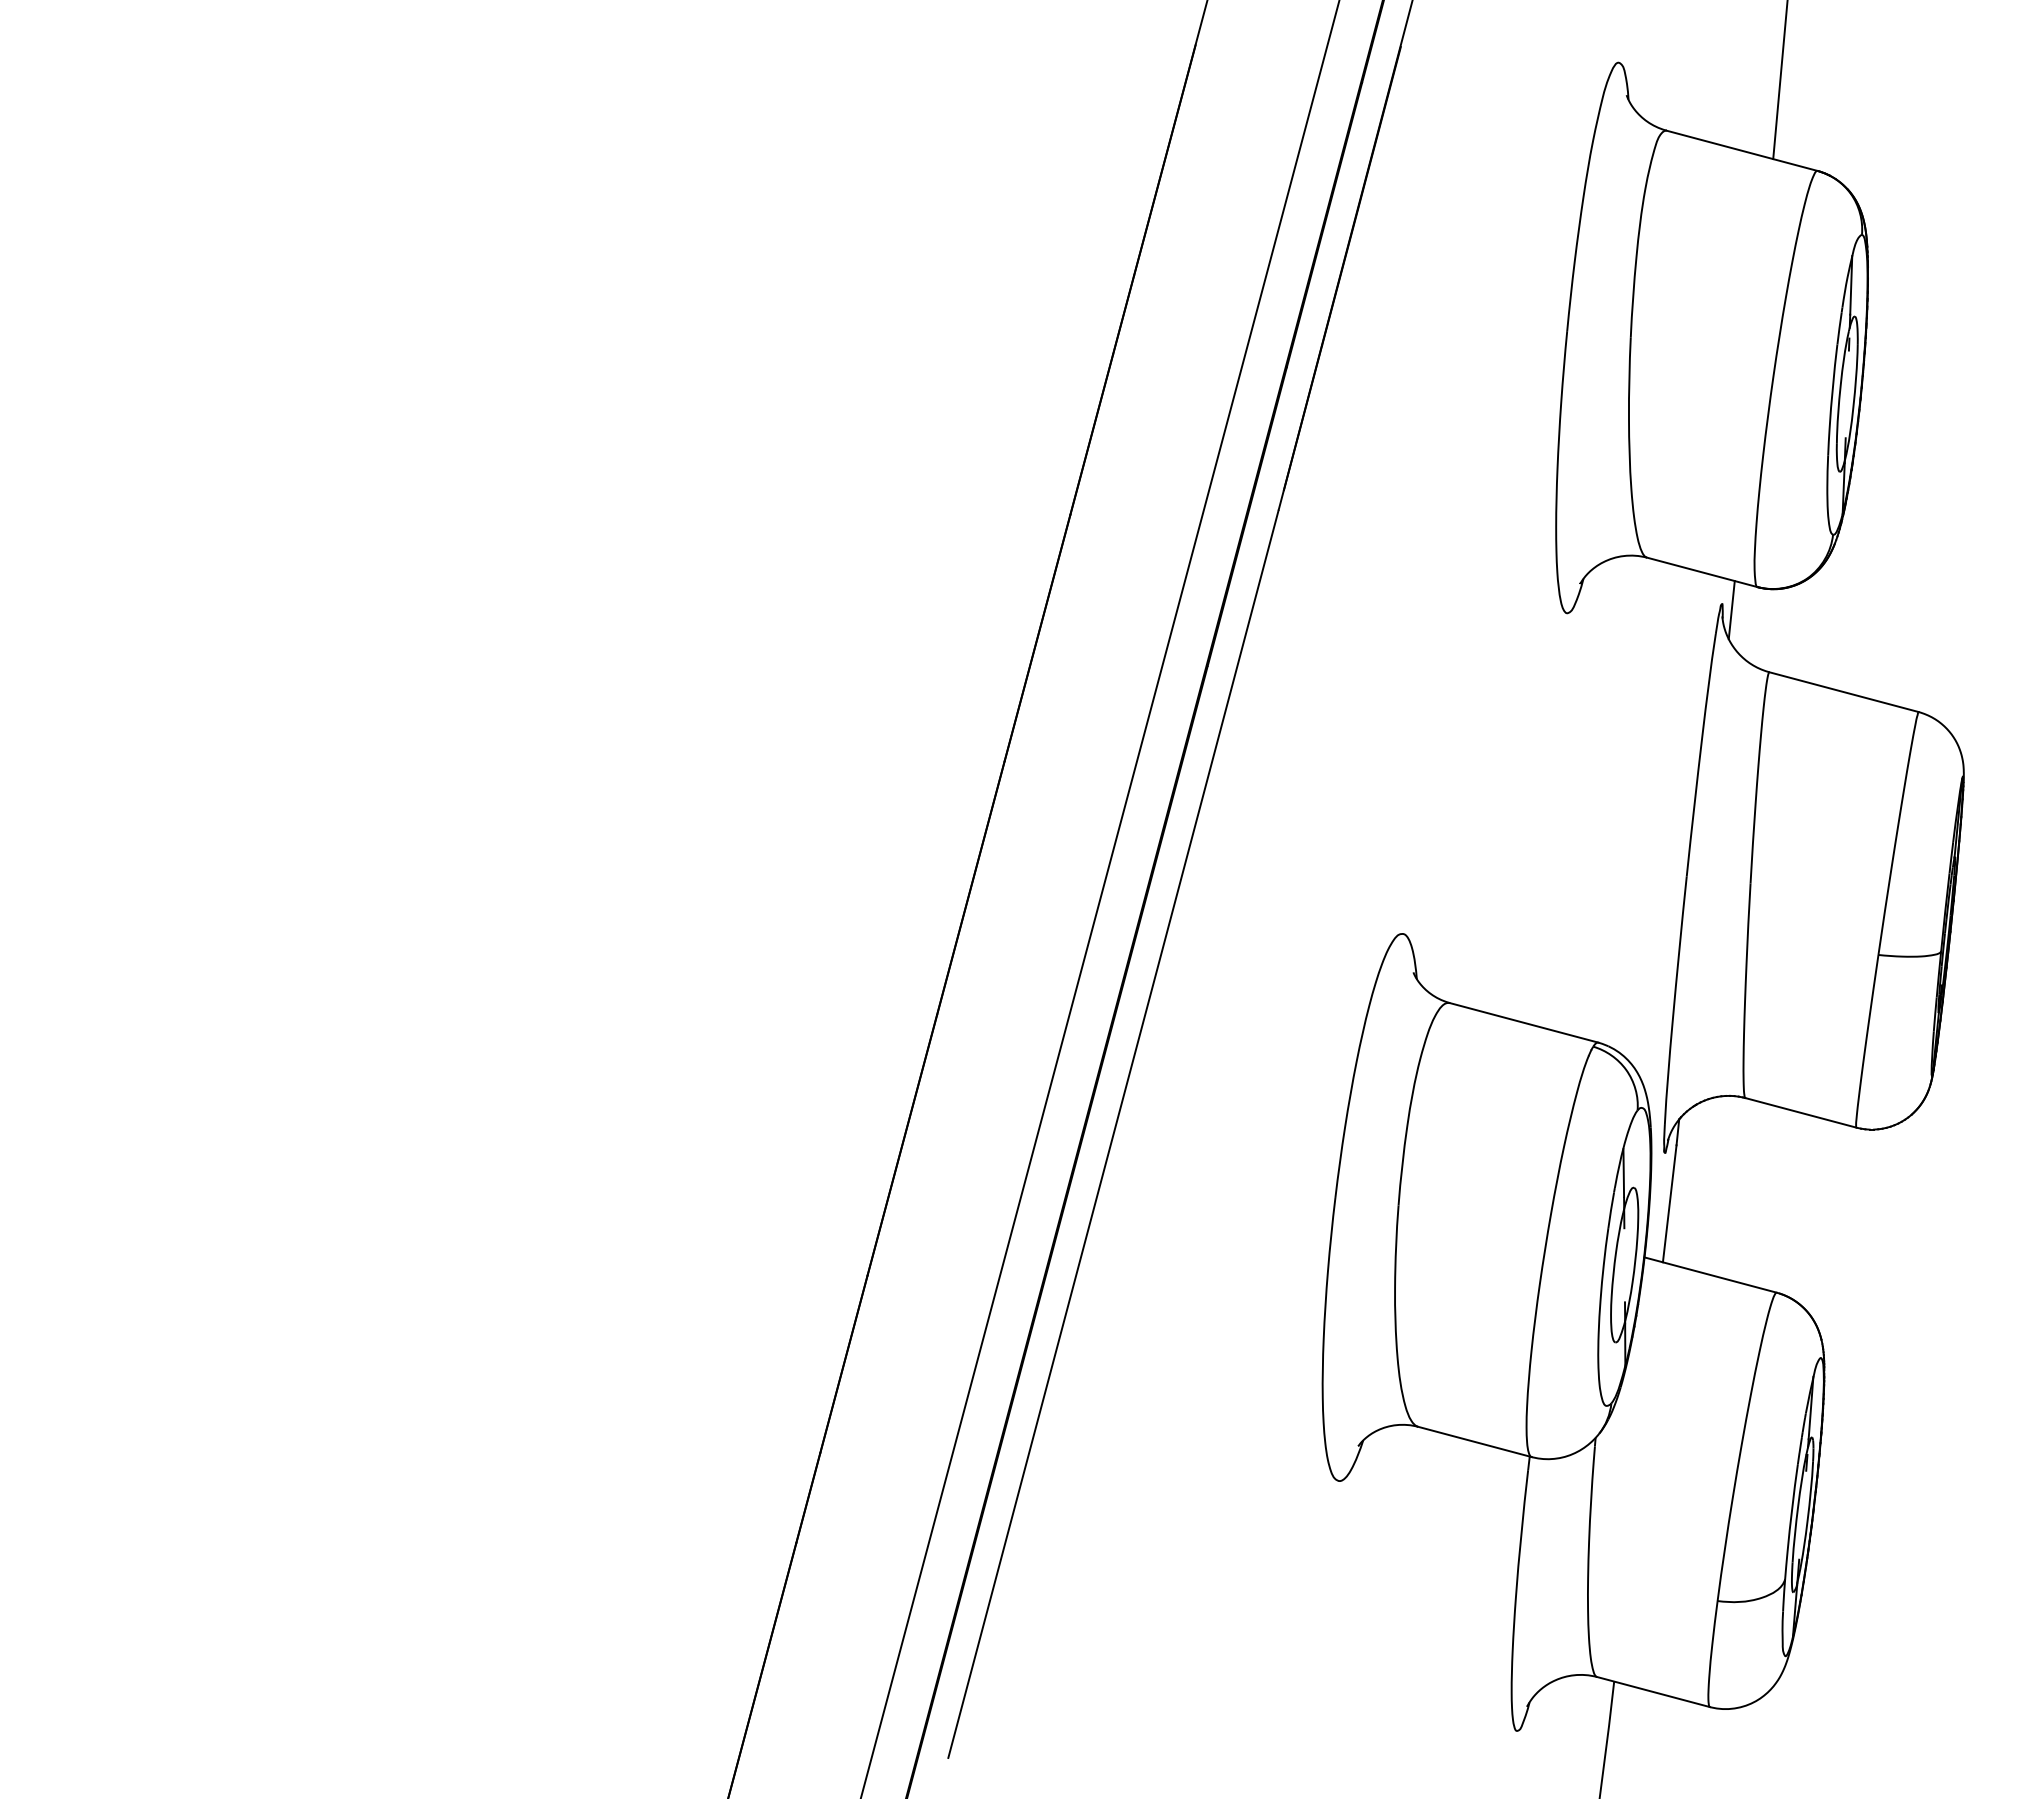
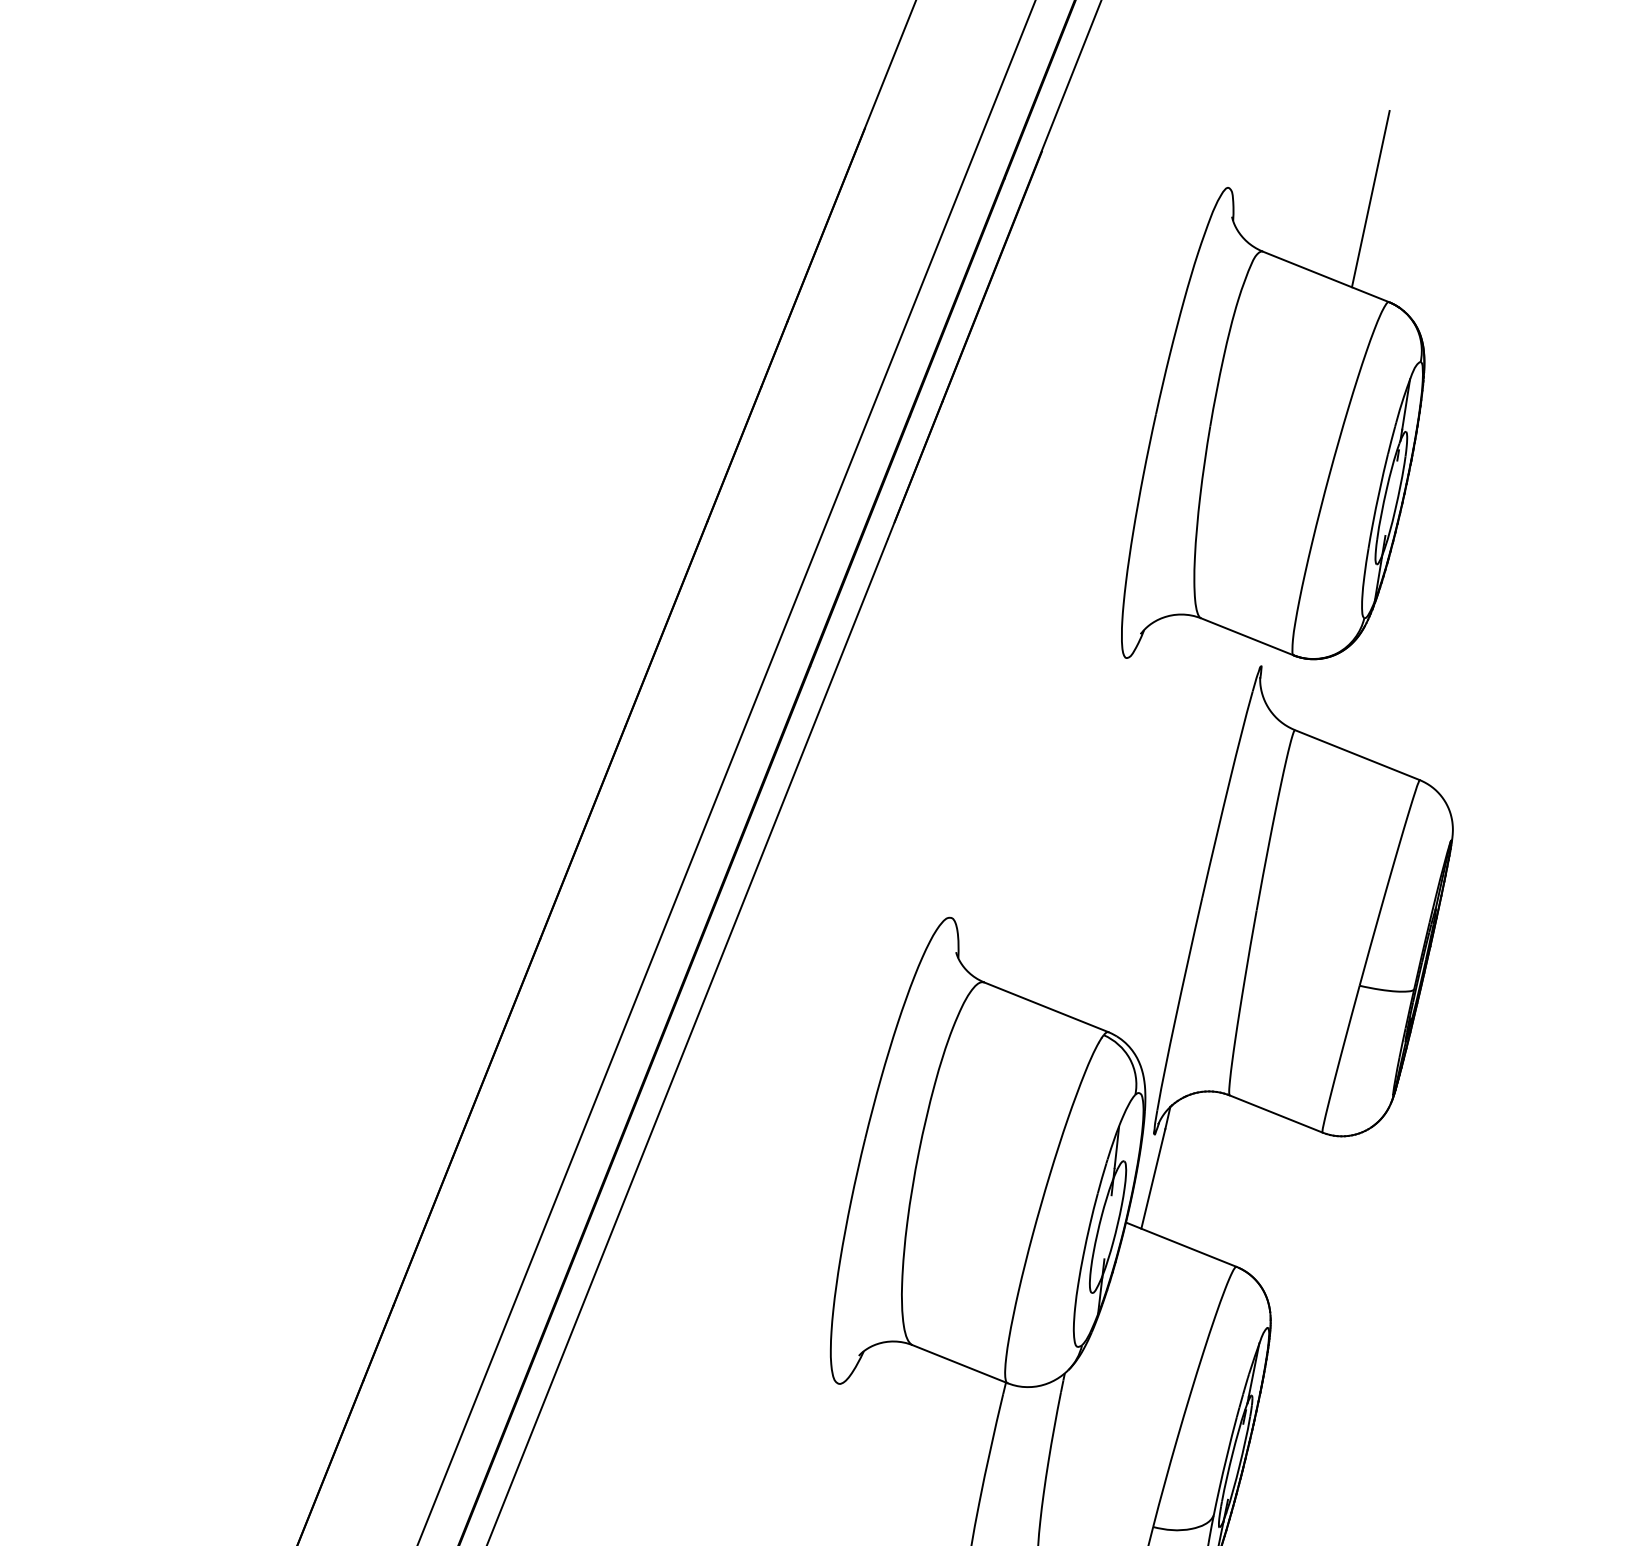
line: (1731, 610) -> (1268, 672), removed

